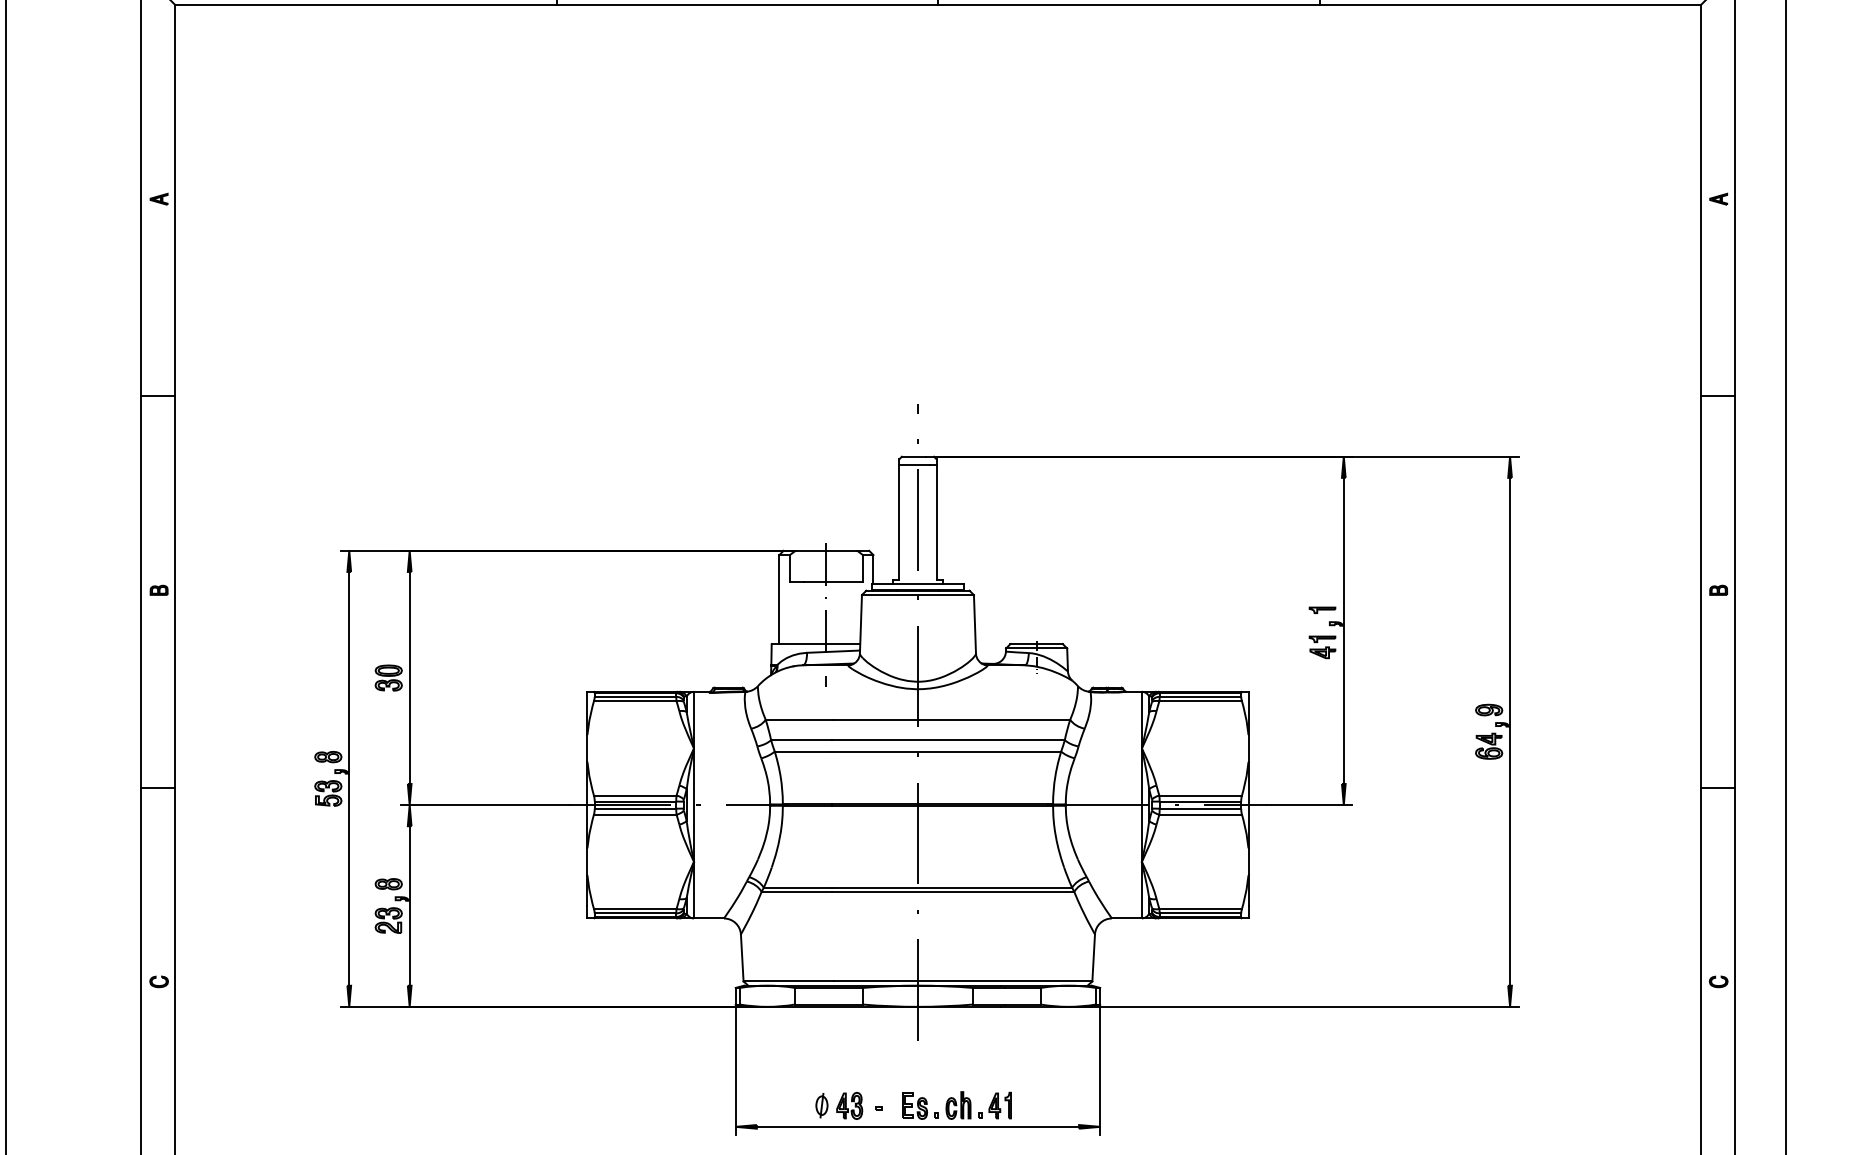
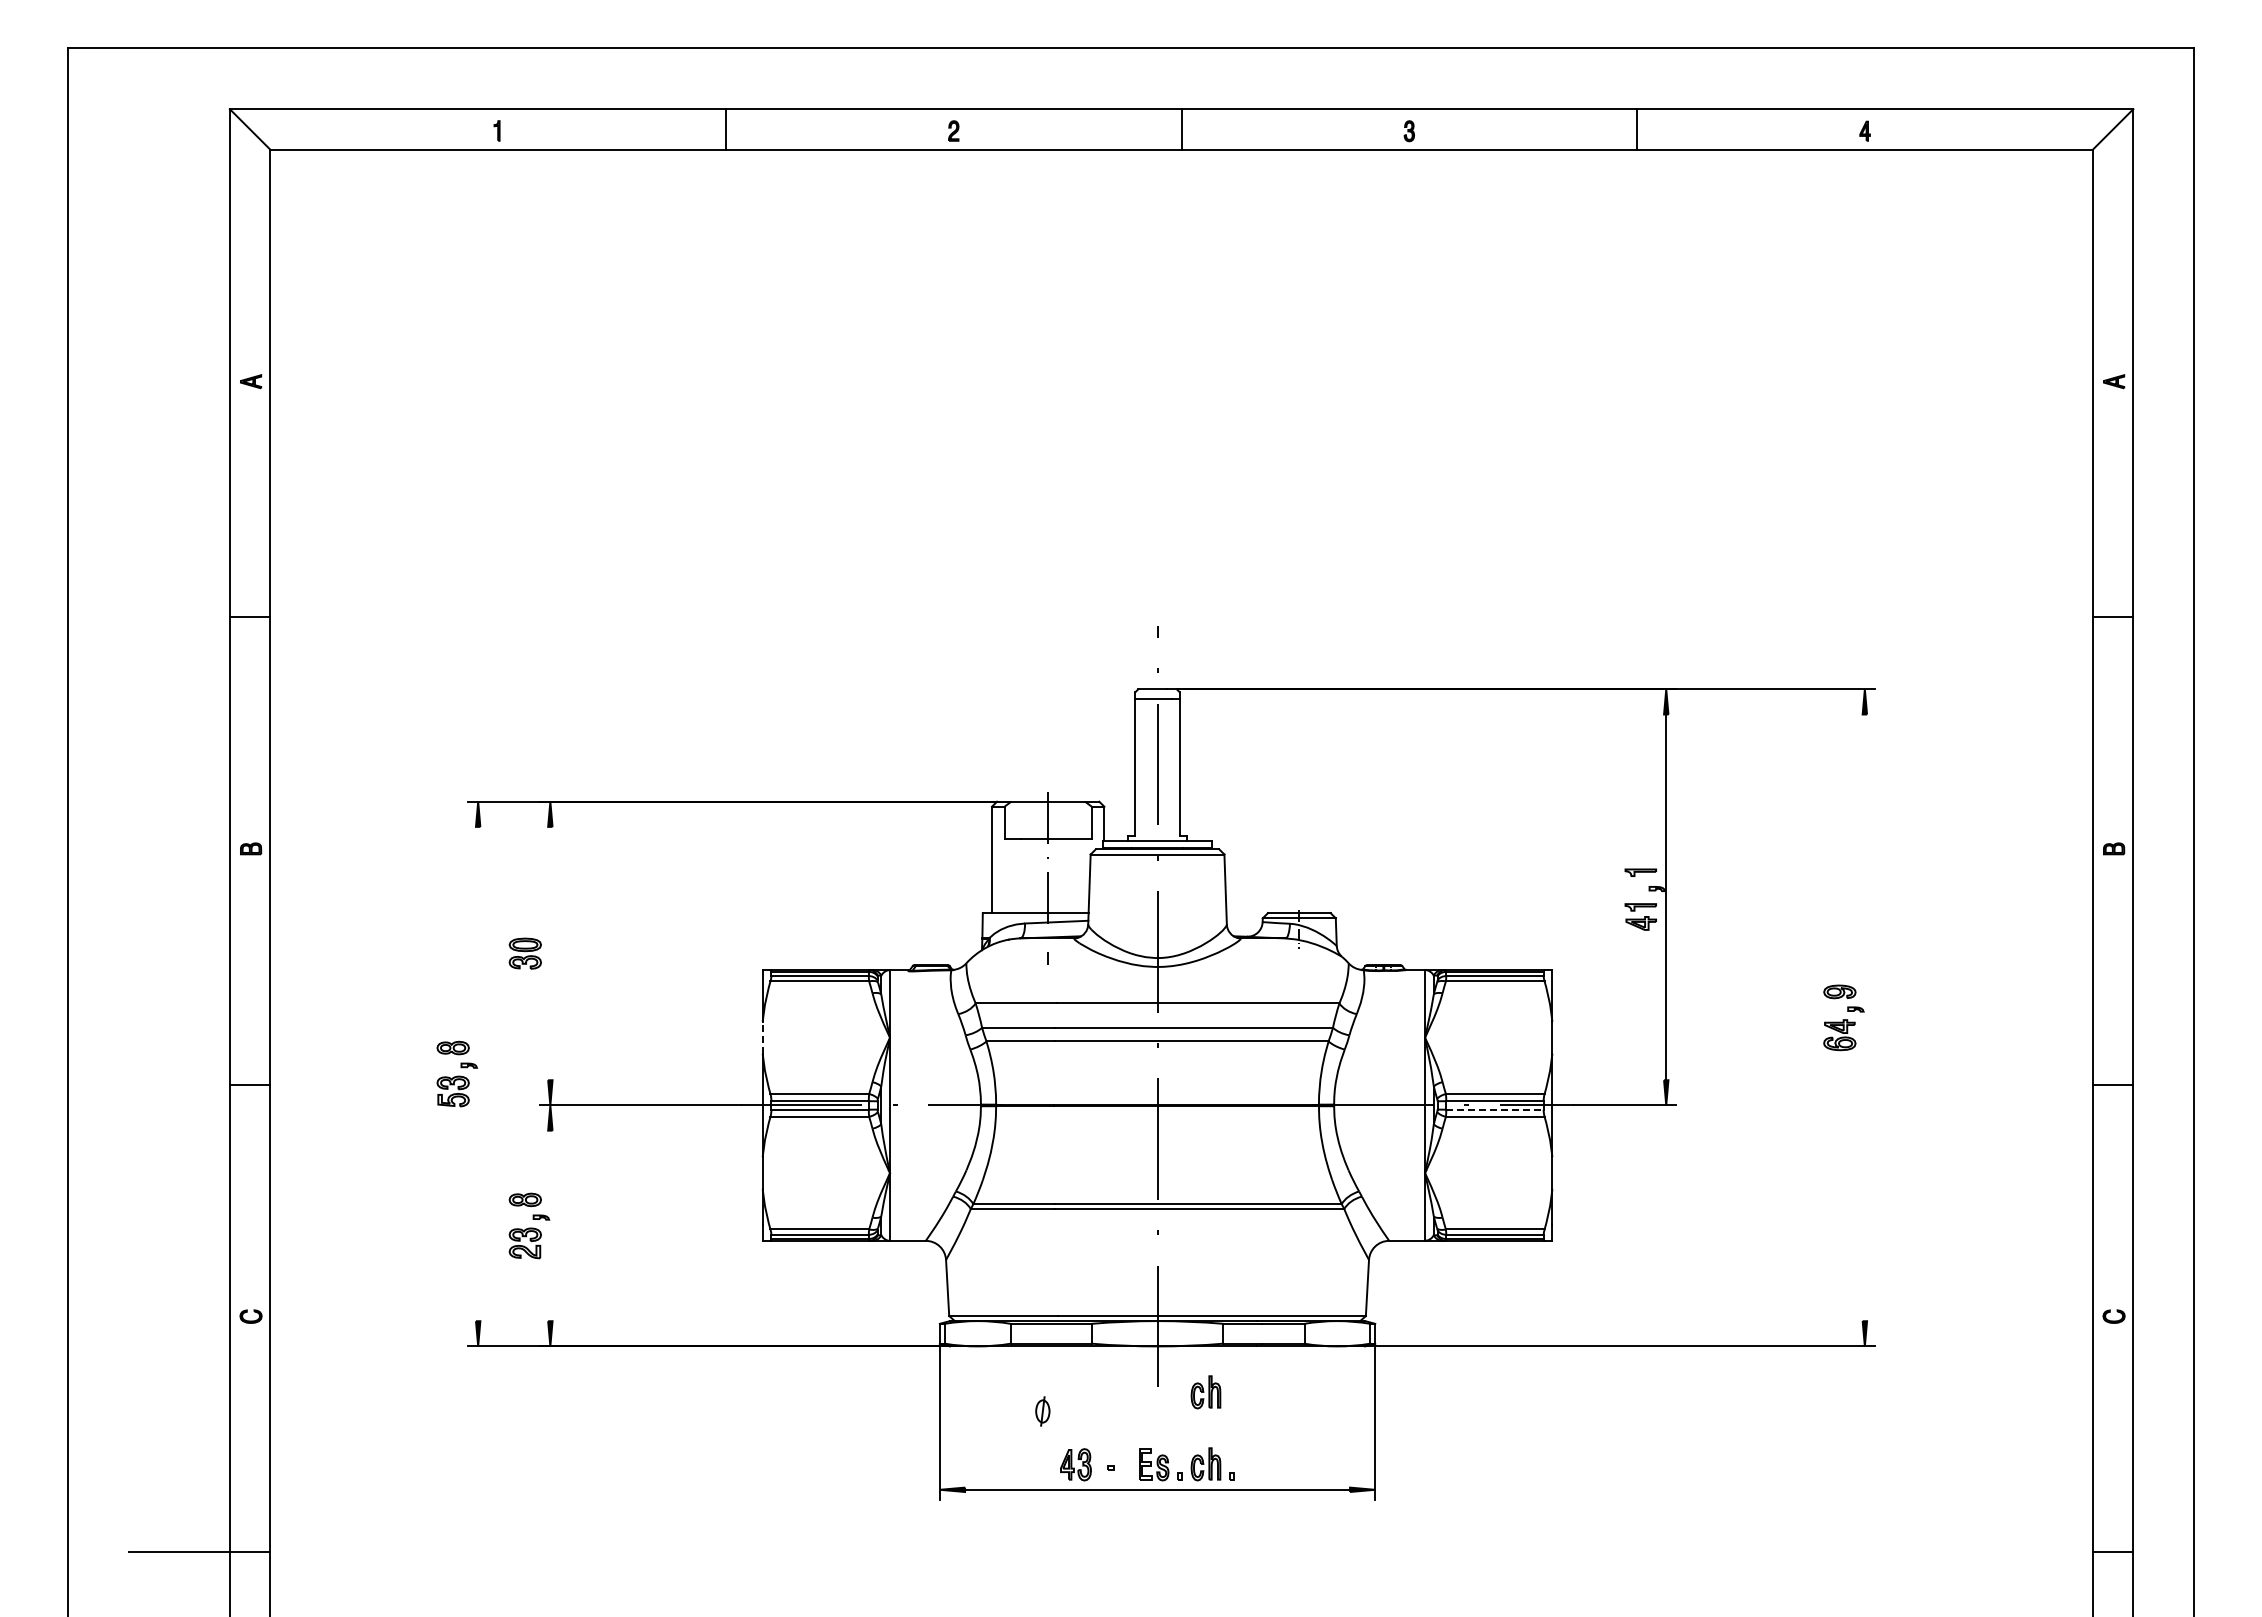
line: (409, 677) -> (550, 953), removed
line: (1509, 731) -> (1864, 1017), removed
line: (587, 748) -> (762, 1037), solid -> dashed
line: (349, 778) -> (478, 1073), removed
line: (1200, 808) -> (1494, 1109), solid -> dashed
line: (409, 905) -> (550, 1225), removed
part: (958, 1045) -> (1205, 1392), added
part: (821, 1105) -> (1042, 1411), moved
part: (999, 1105) -> (1255, 1464), removed

